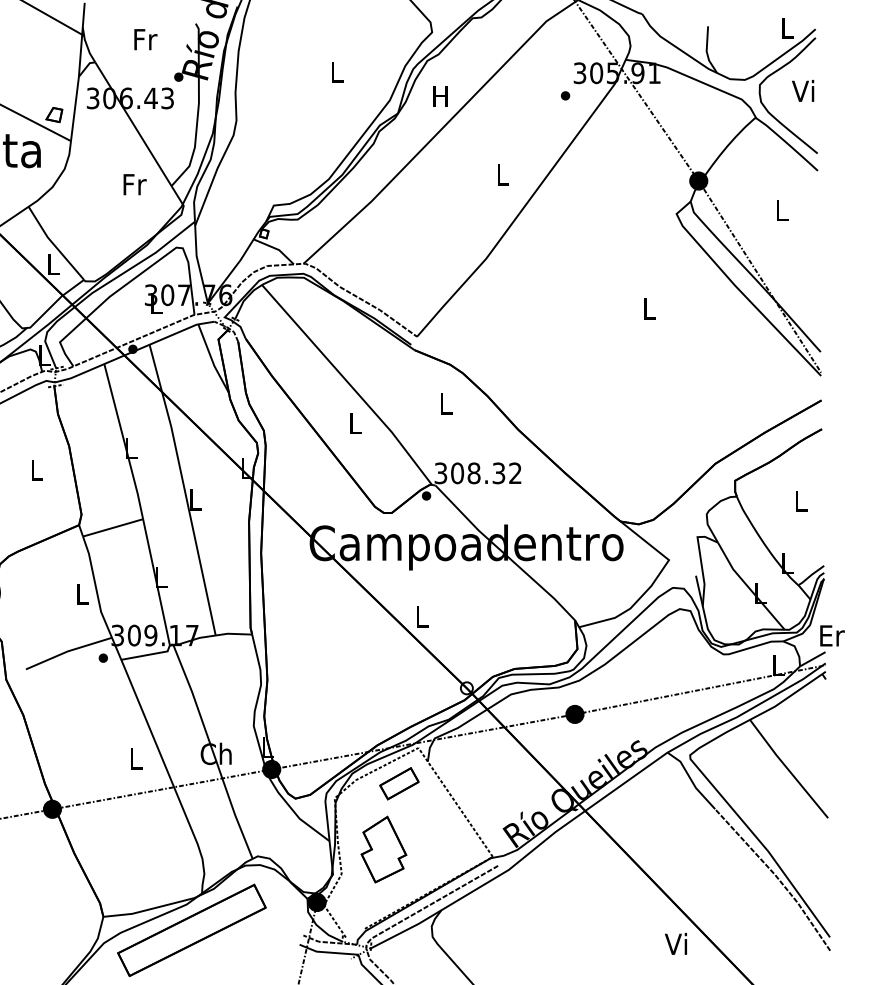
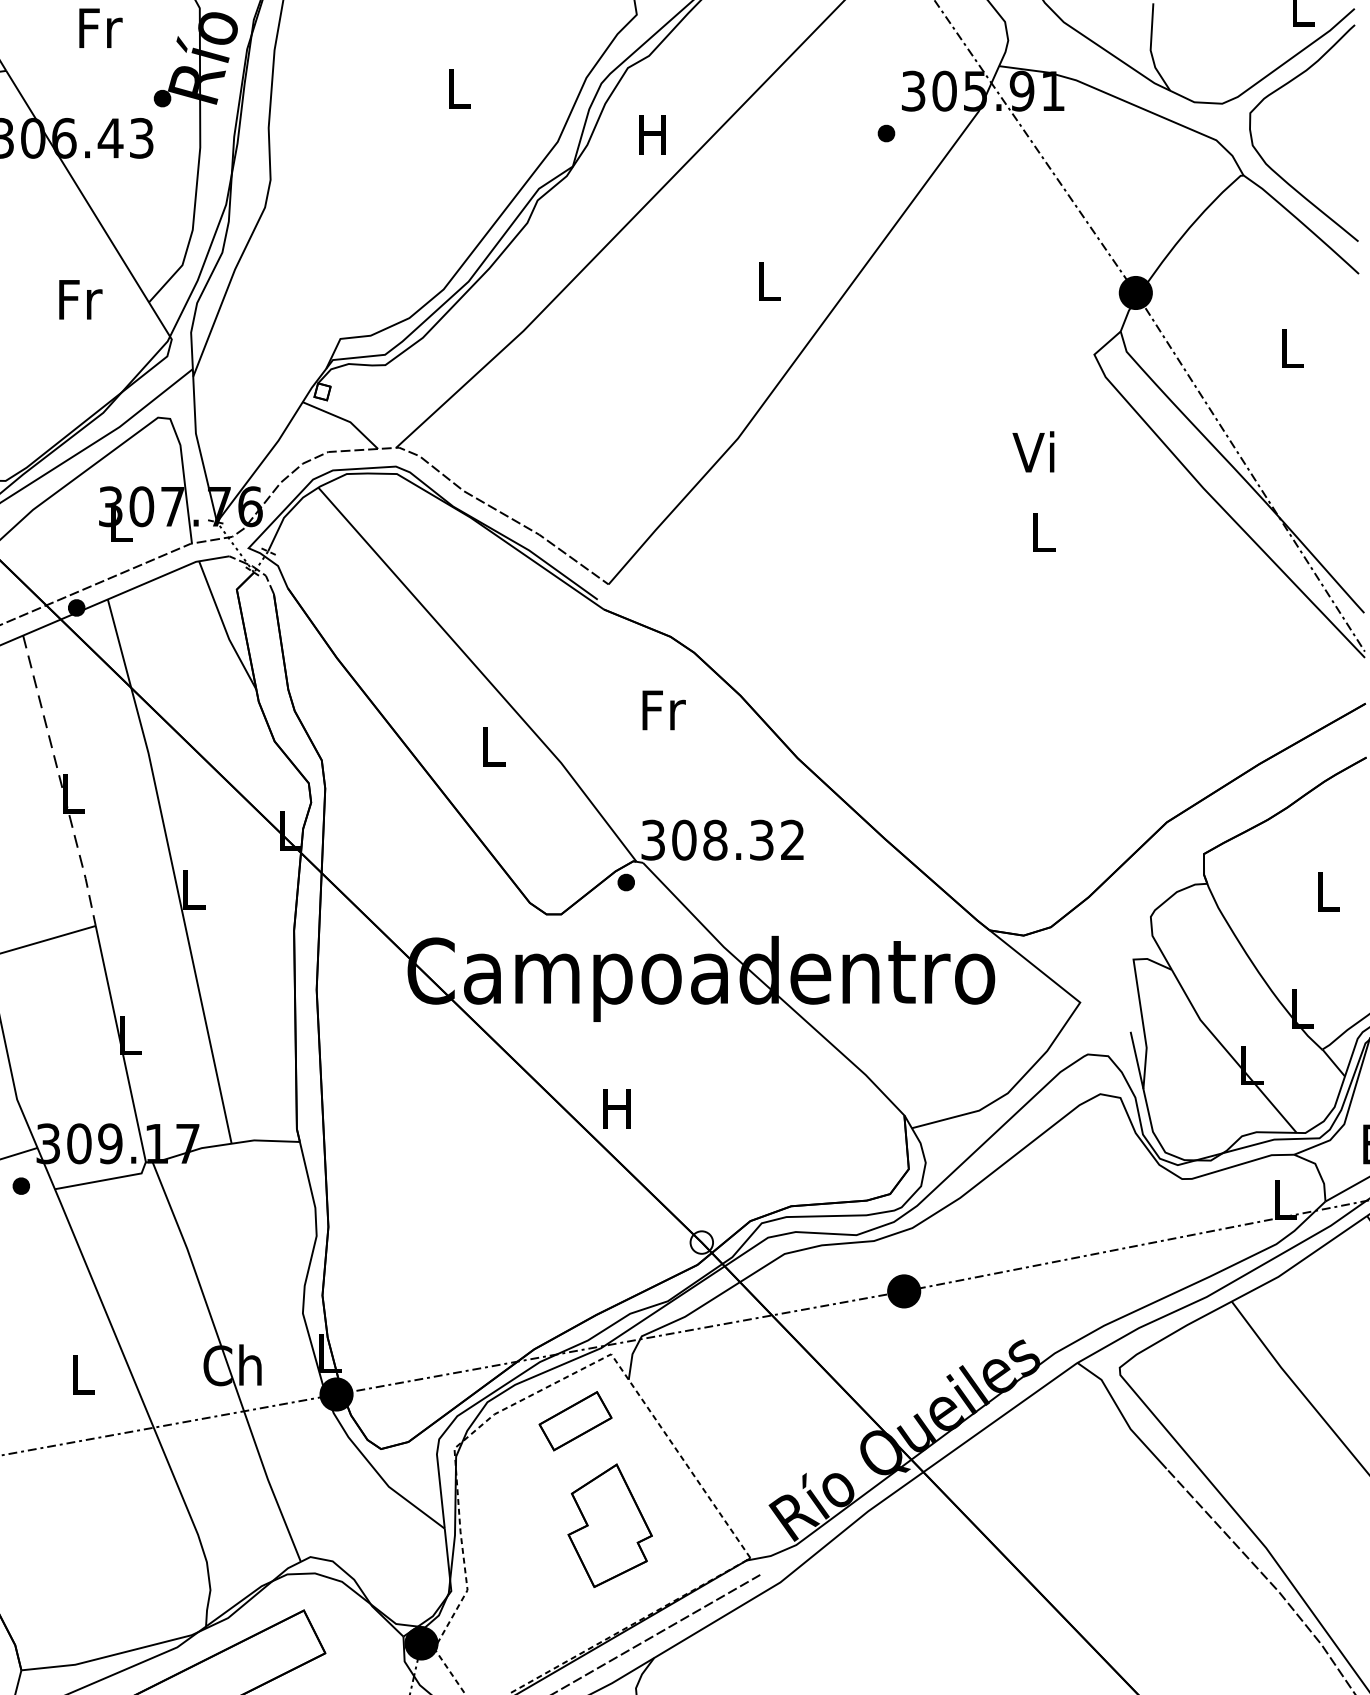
text: (803, 90) -> (1034, 451), moved
text: (446, 403) -> (663, 709), L -> Fr
line: (124, 442) -> (60, 782), solid -> dashed
text: (421, 616) -> (616, 1108), L -> H
part: (383, 849) -> (609, 1525), moved

